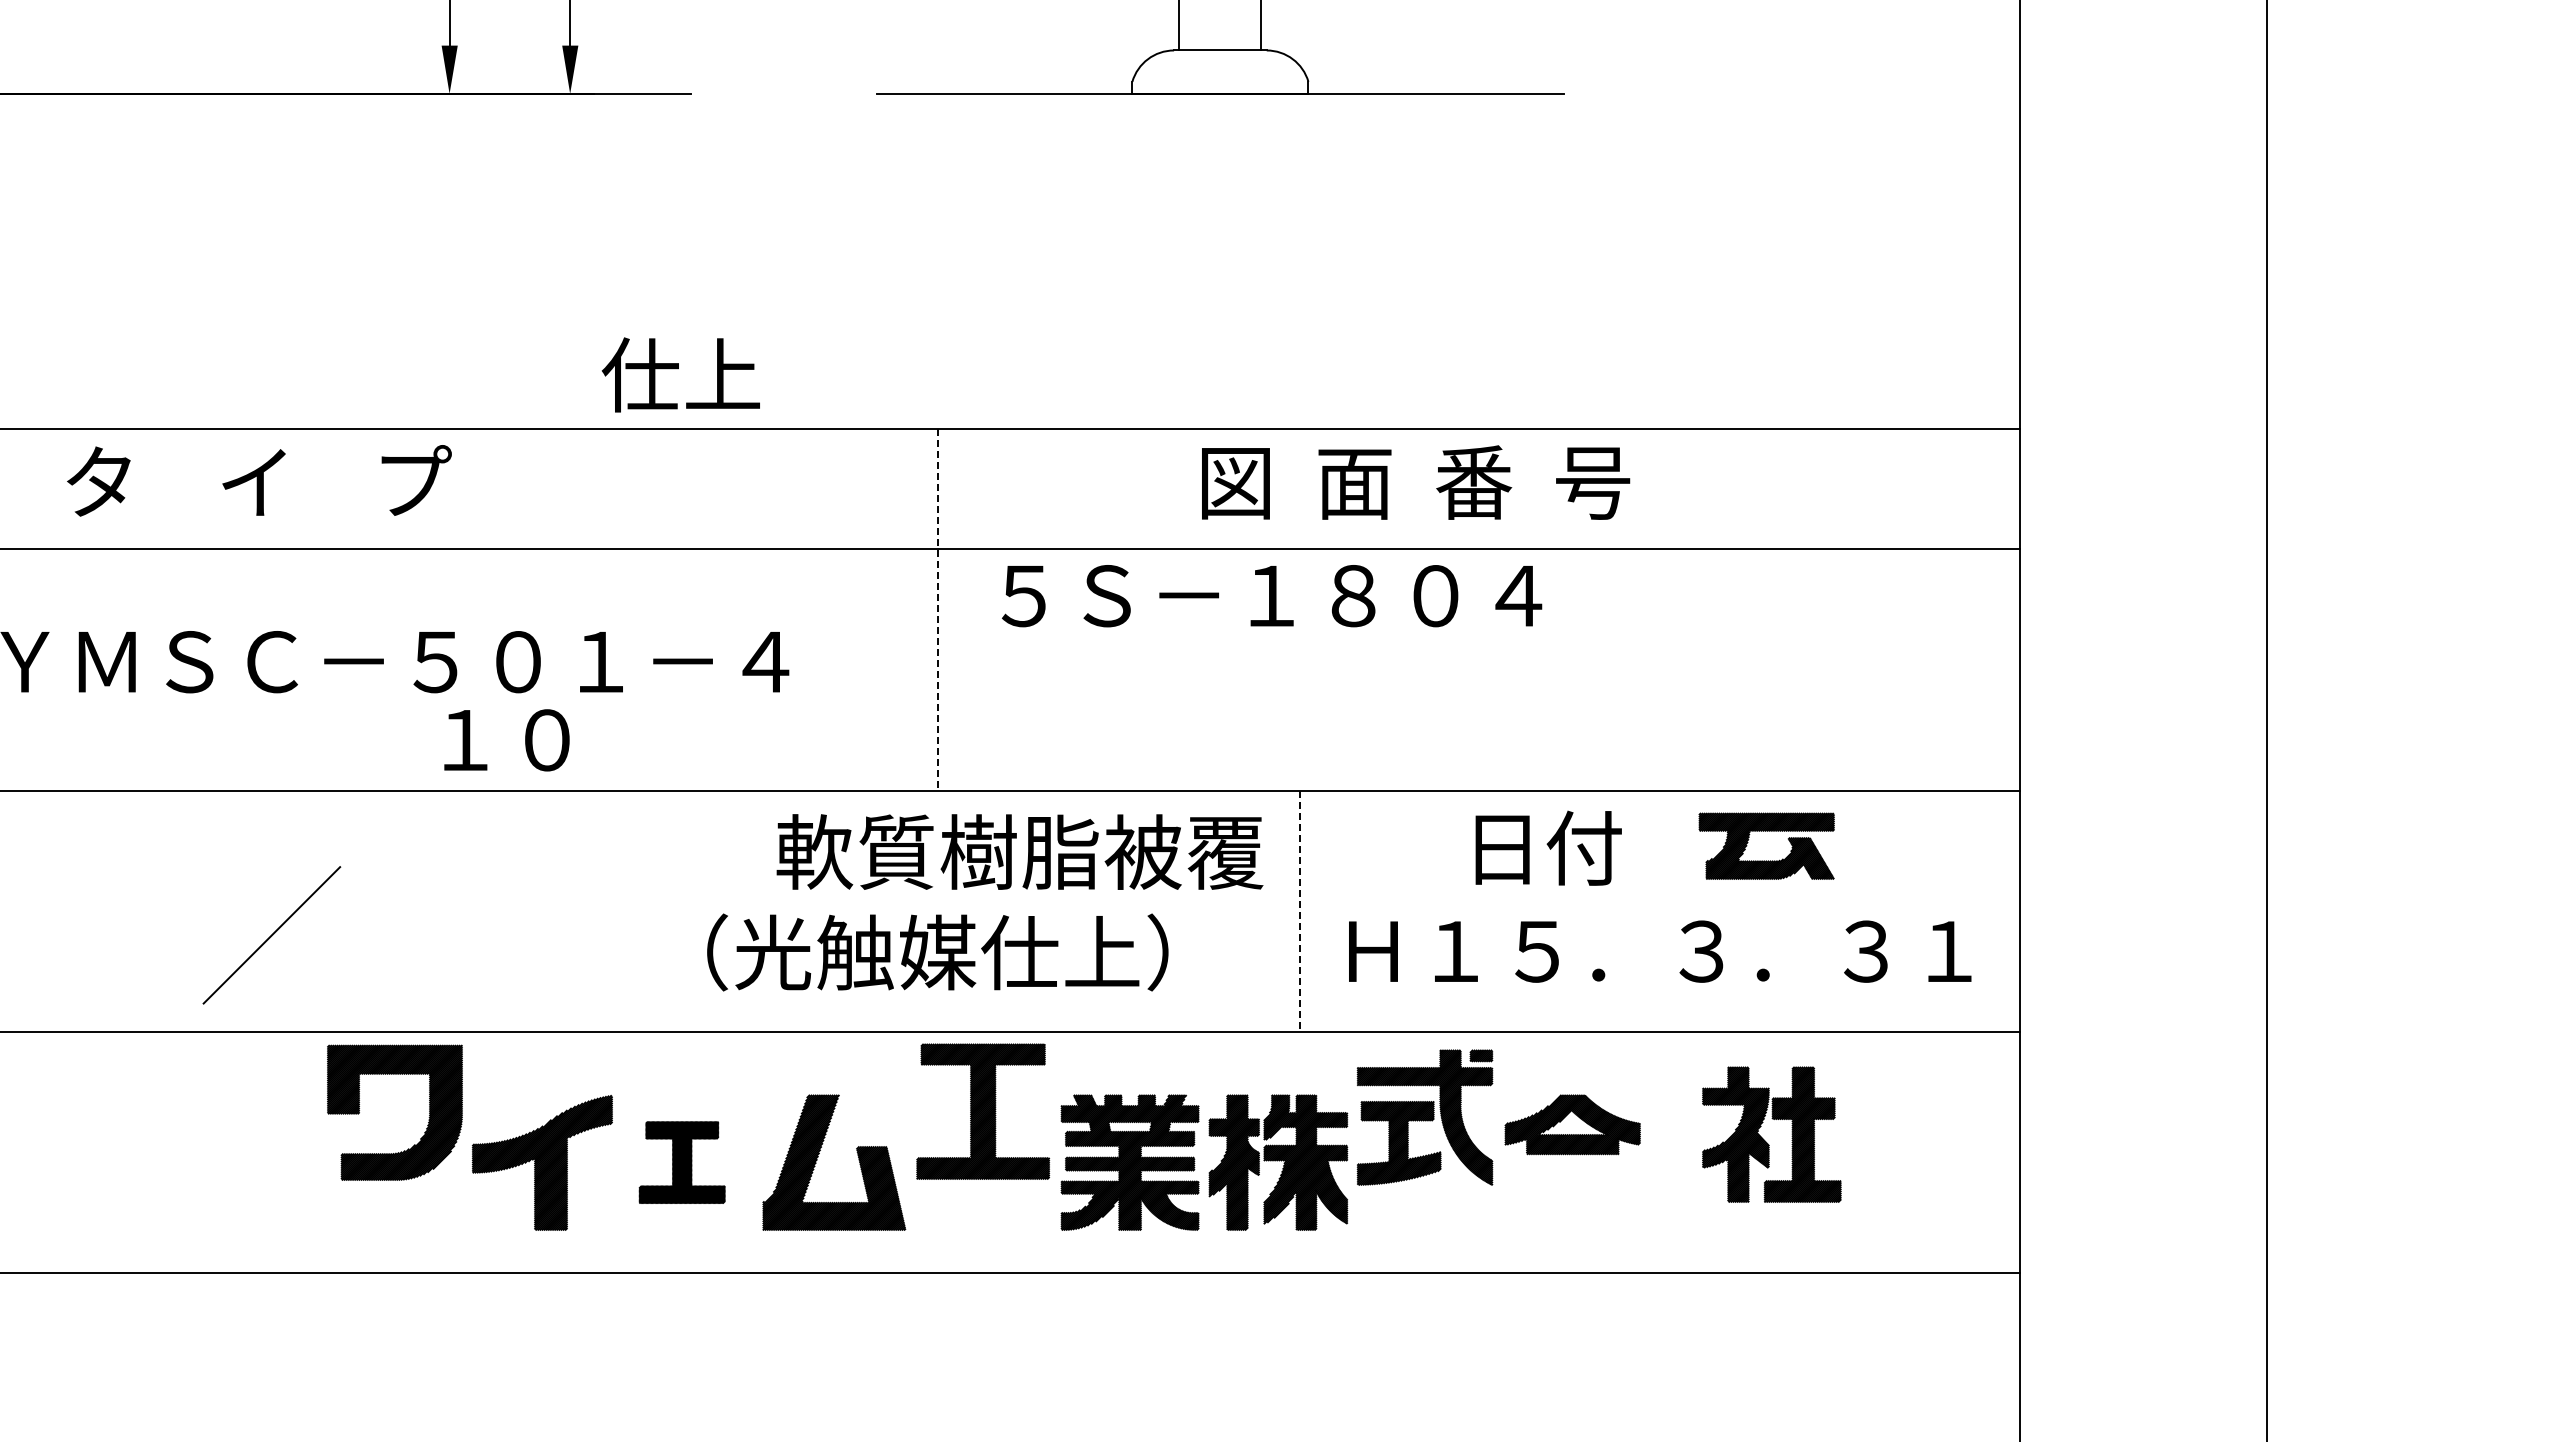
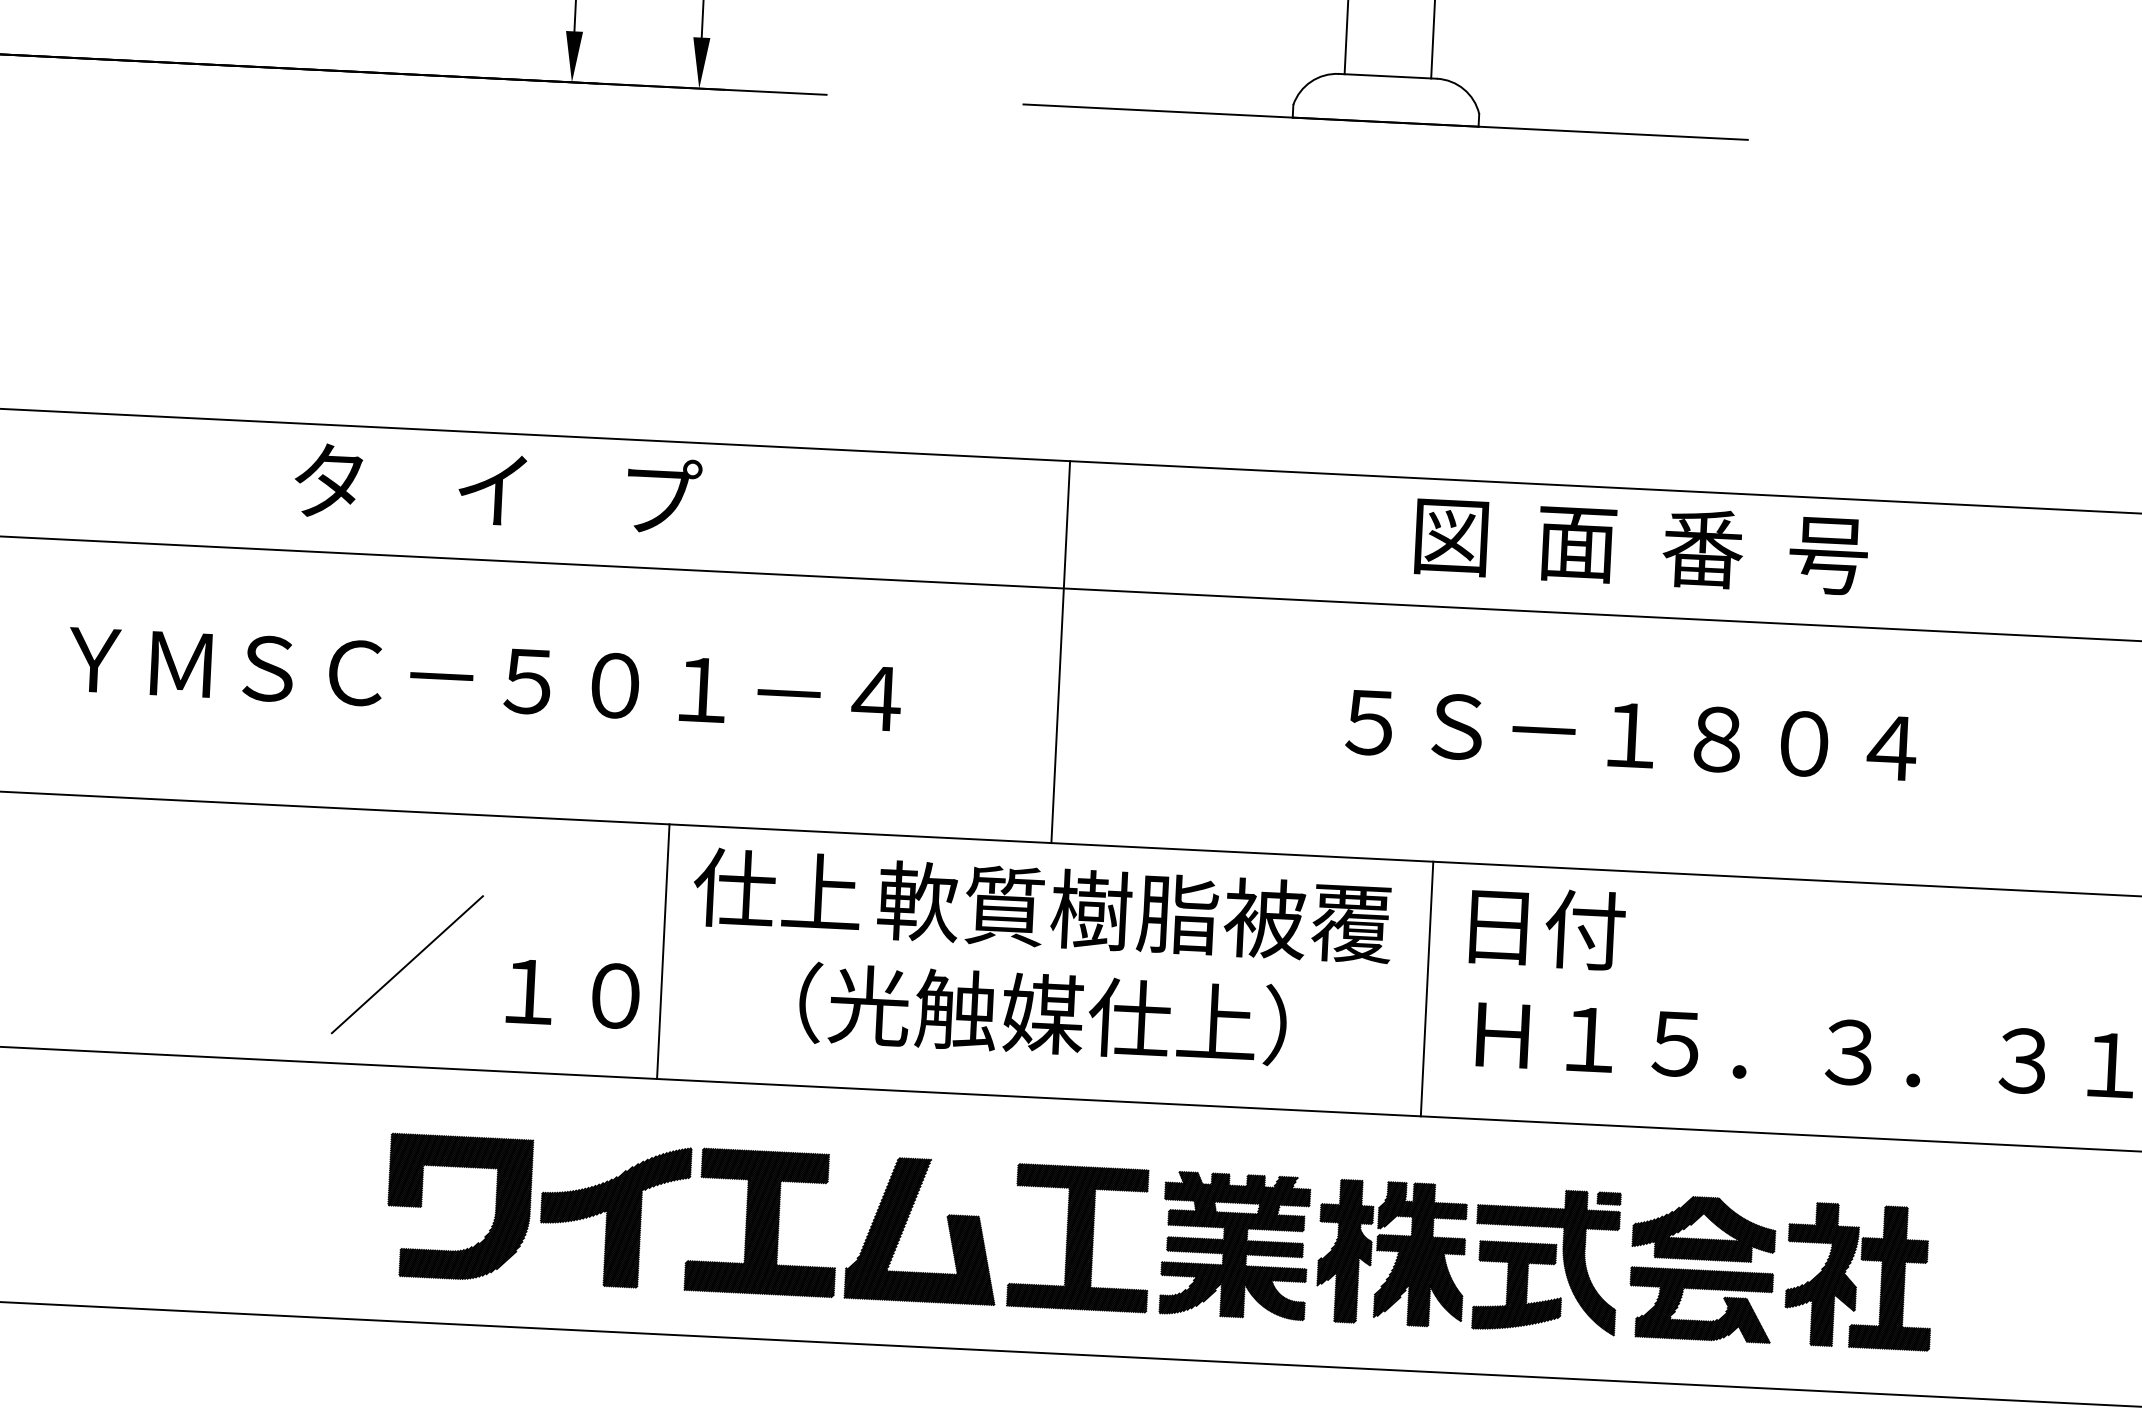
text: (680, 374) -> (776, 889), moved
text: (259, 480) -> (498, 487), moved
text: (1416, 482) -> (1642, 545), moved
text: (1272, 596) -> (1631, 735), moved
line: (937, 609) -> (1060, 651), dashed -> solid
text: (506, 740) -> (572, 994), moved
part: (1766, 831) -> (1701, 1289), moved
text: (1548, 847) -> (1547, 927), moved
line: (576, 910) -> (663, 950), added
line: (1299, 911) -> (1426, 989), dashed -> solid
line: (271, 935) -> (407, 964), moved
part: (983, 1111) -> (1080, 1237), moved
part: (428, 1117) -> (494, 1214), moved
part: (1424, 1117) -> (1545, 1260), moved
part: (1765, 1140) -> (1852, 1282), moved
part: (681, 1162) -> (761, 1222), size x1.67

